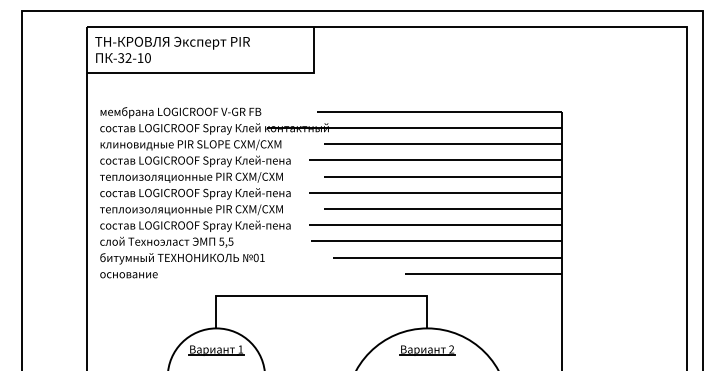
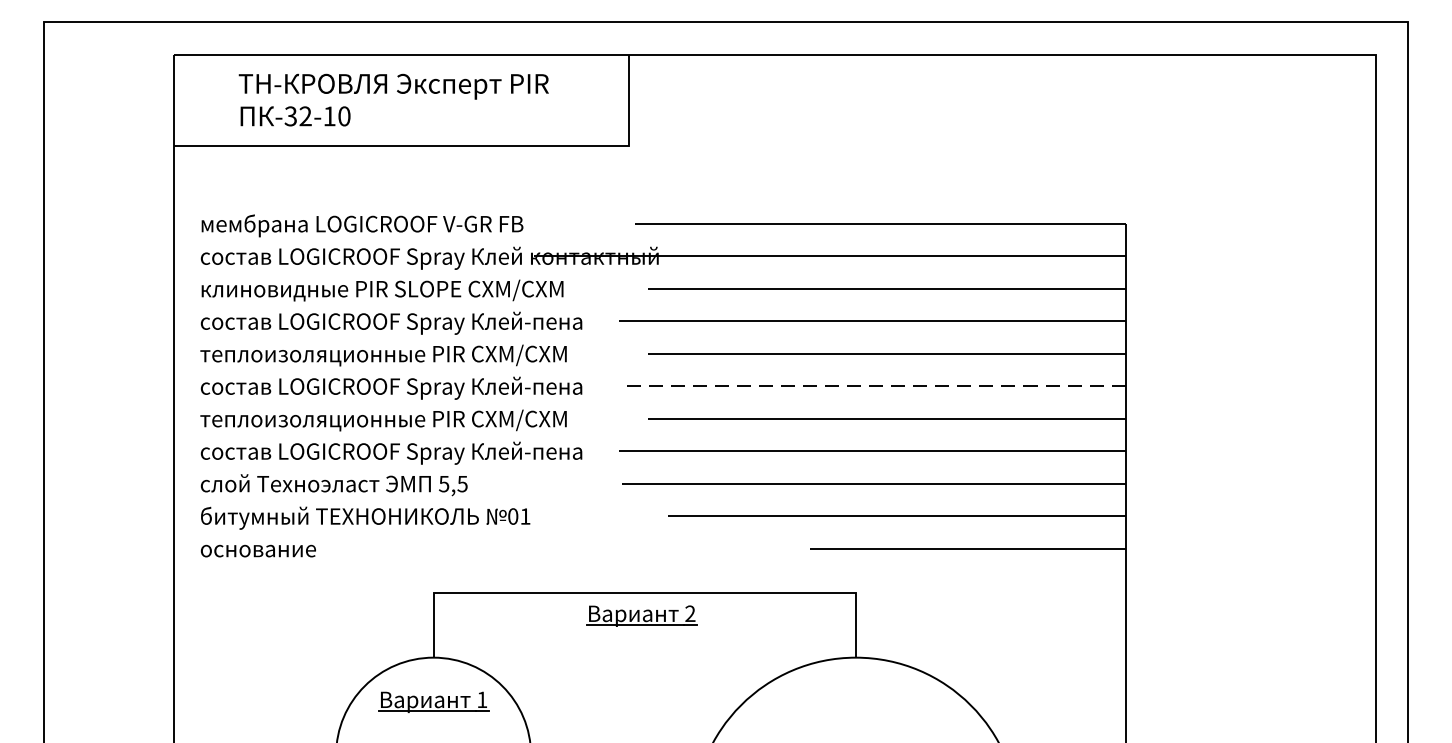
text: (172, 49) -> (393, 99), moved
line: (435, 192) -> (872, 385), solid -> dashed
part: (427, 350) -> (641, 615), moved

